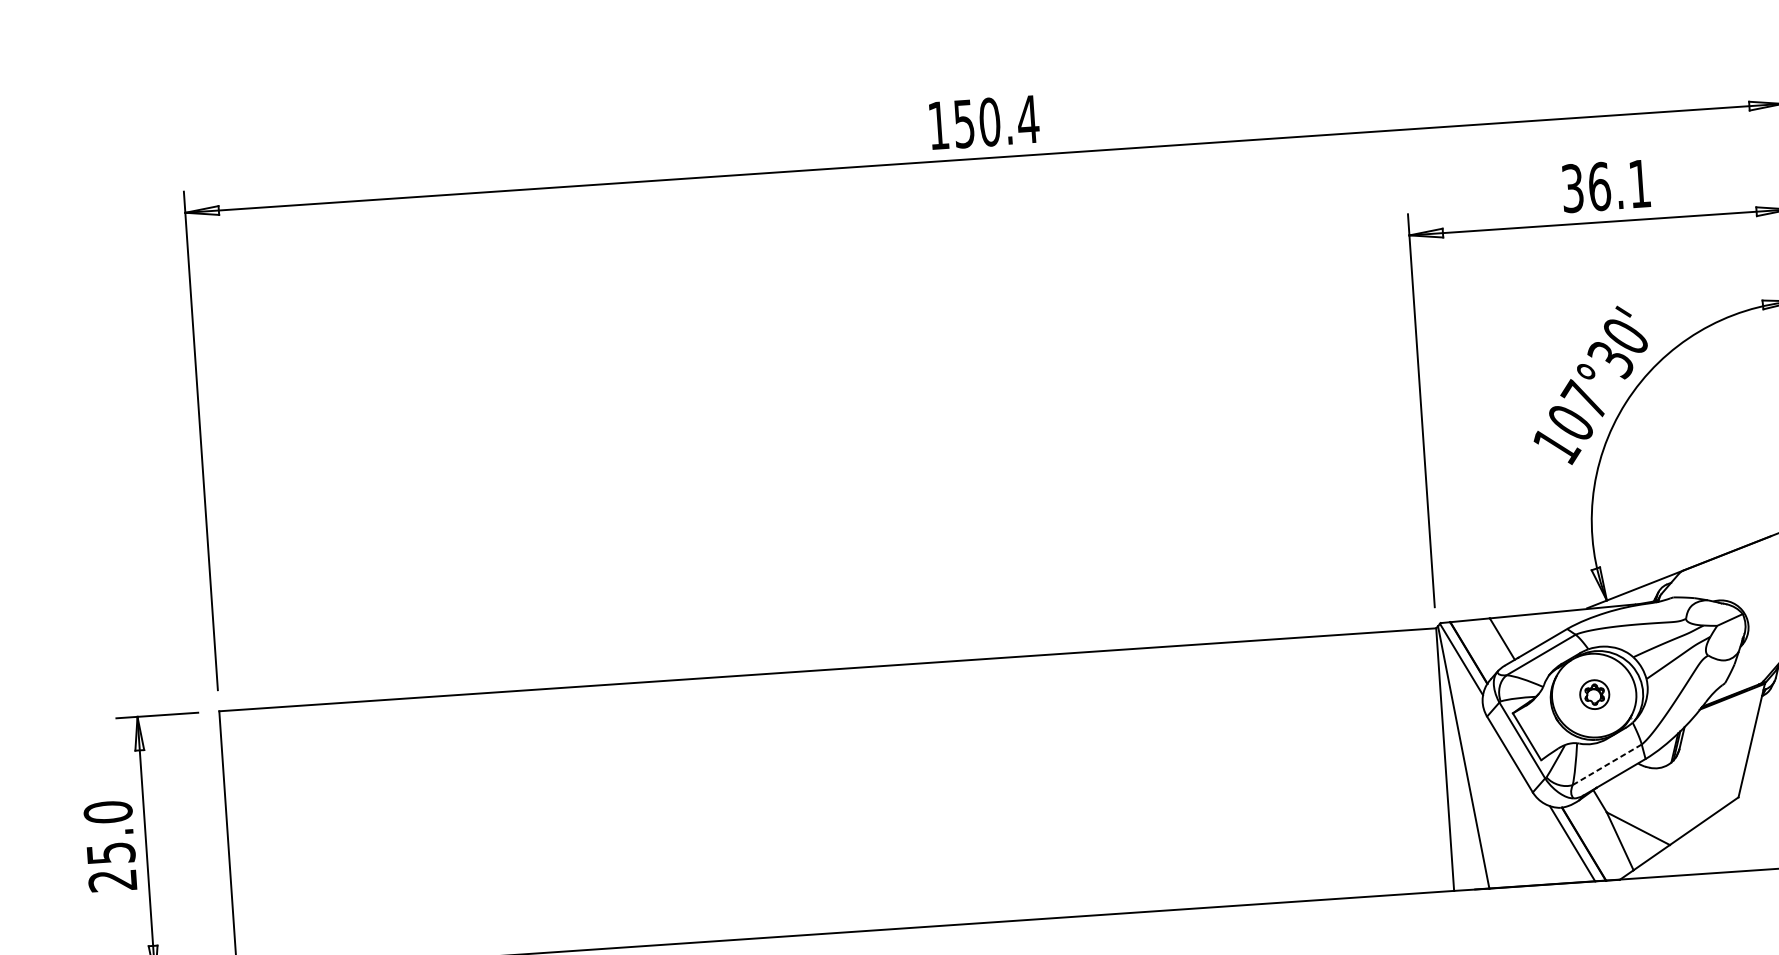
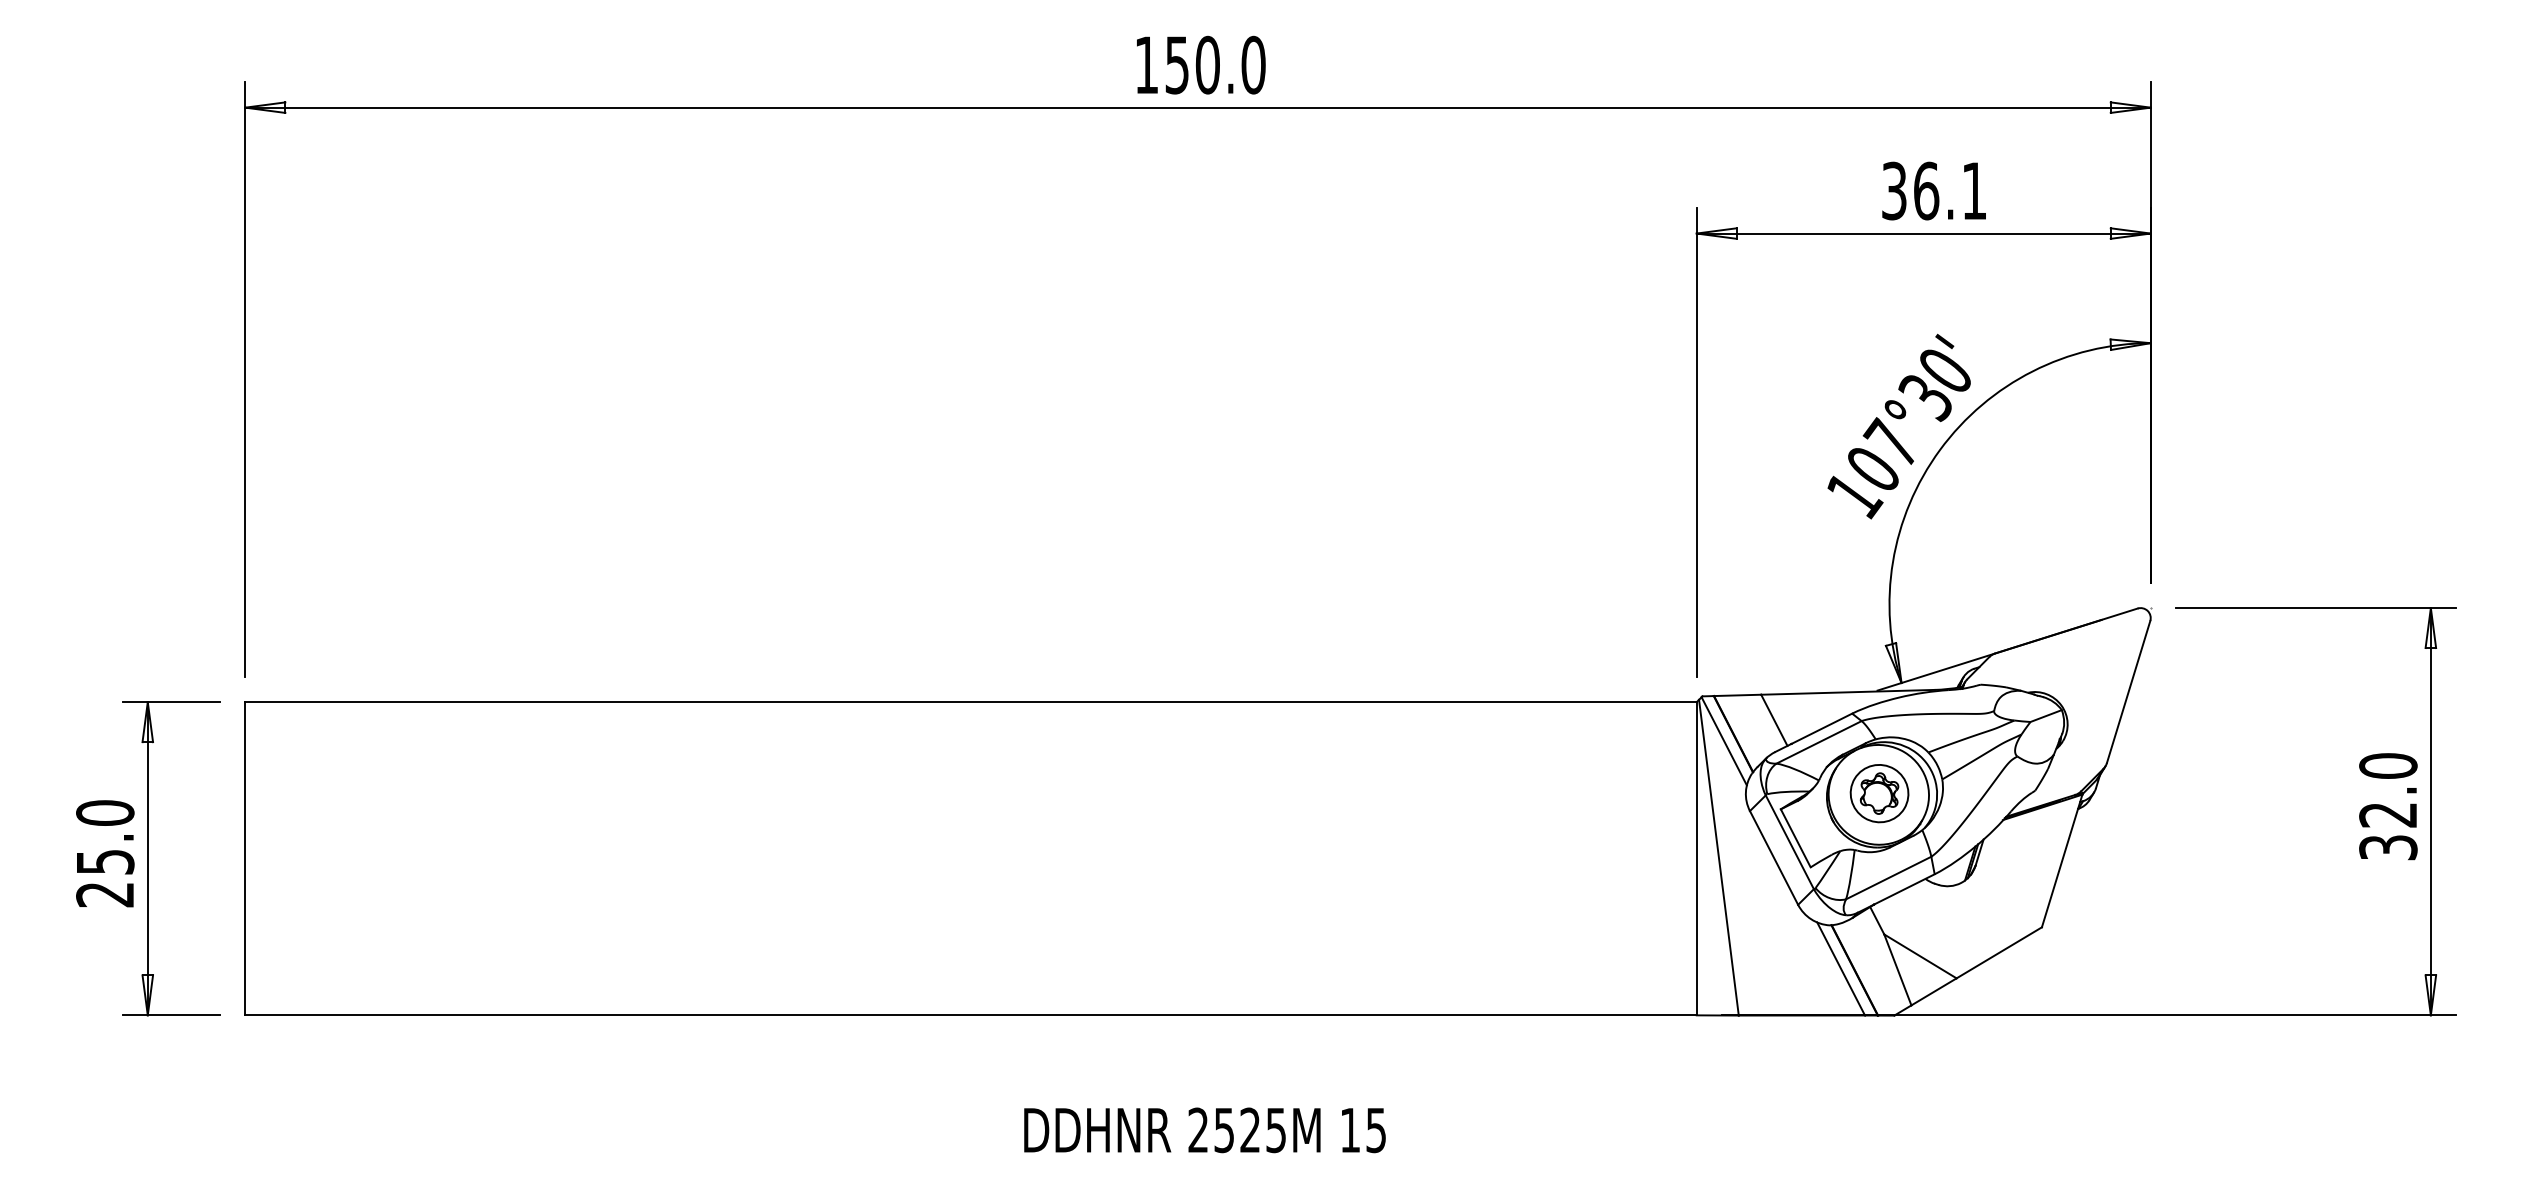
text: (1028, 118) -> (1253, 64), 150.4 -> 150.0
part: (1594, 694) -> (1879, 793), size x1.67
line: (1607, 765) -> (1888, 878), dashed -> solid

